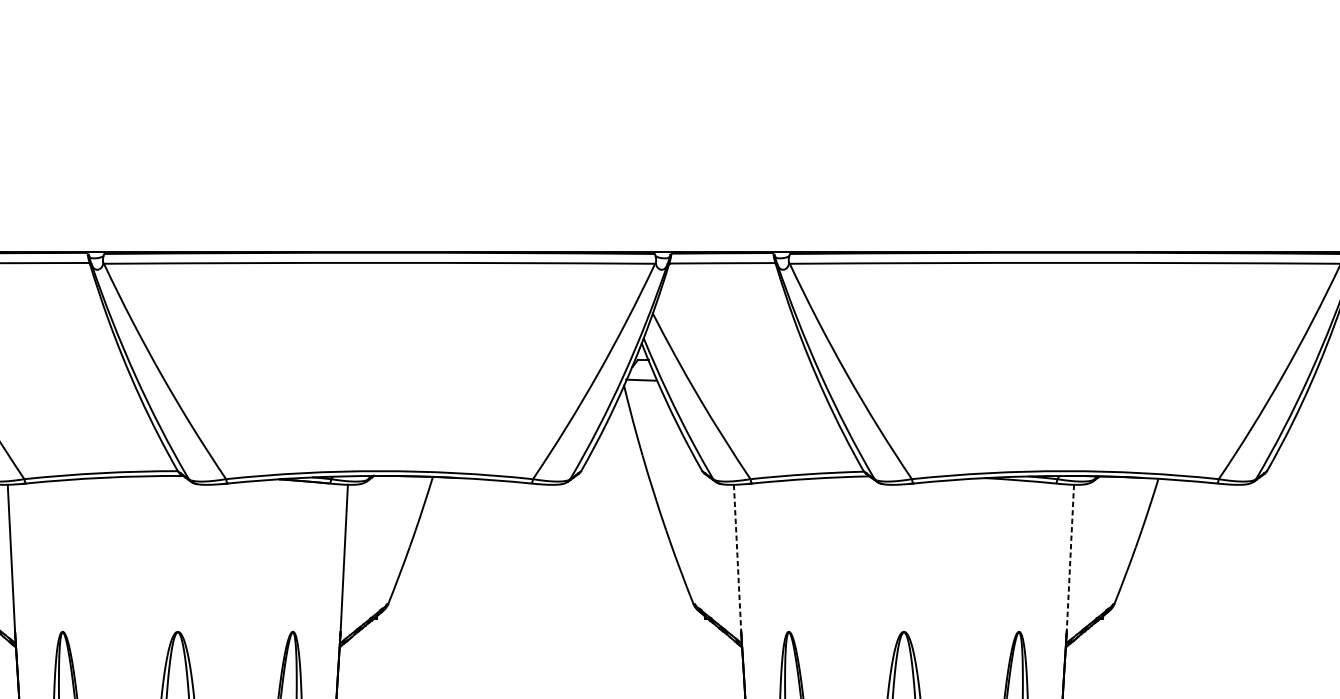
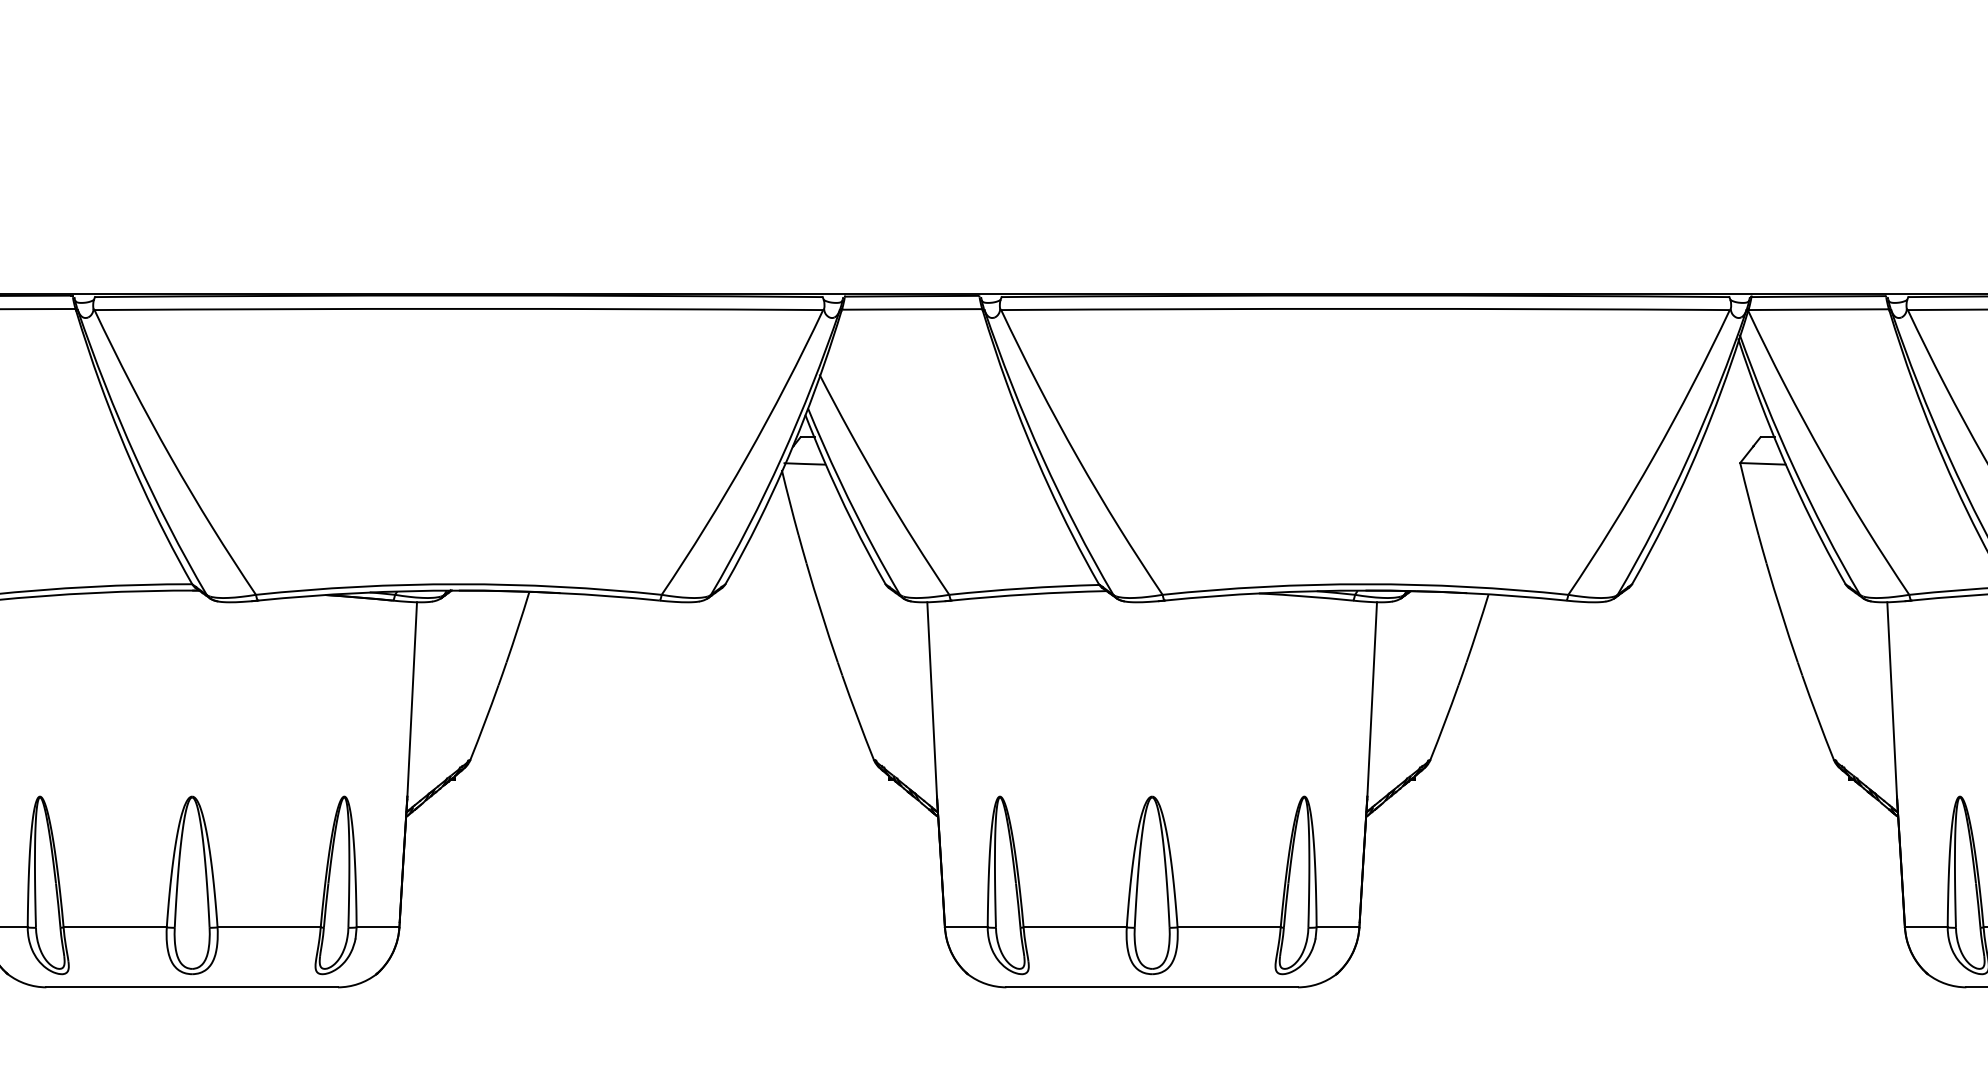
line: (737, 558) -> (932, 699), dashed -> solid
line: (1070, 558) -> (1372, 699), dashed -> solid

